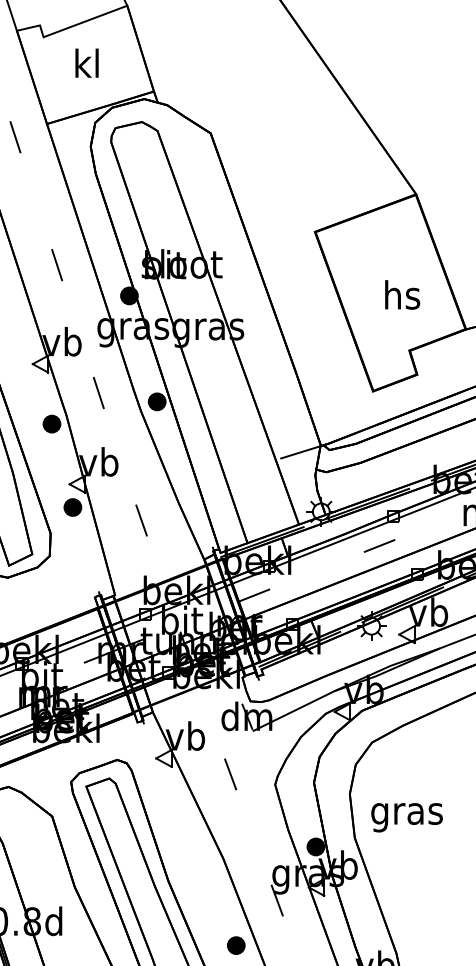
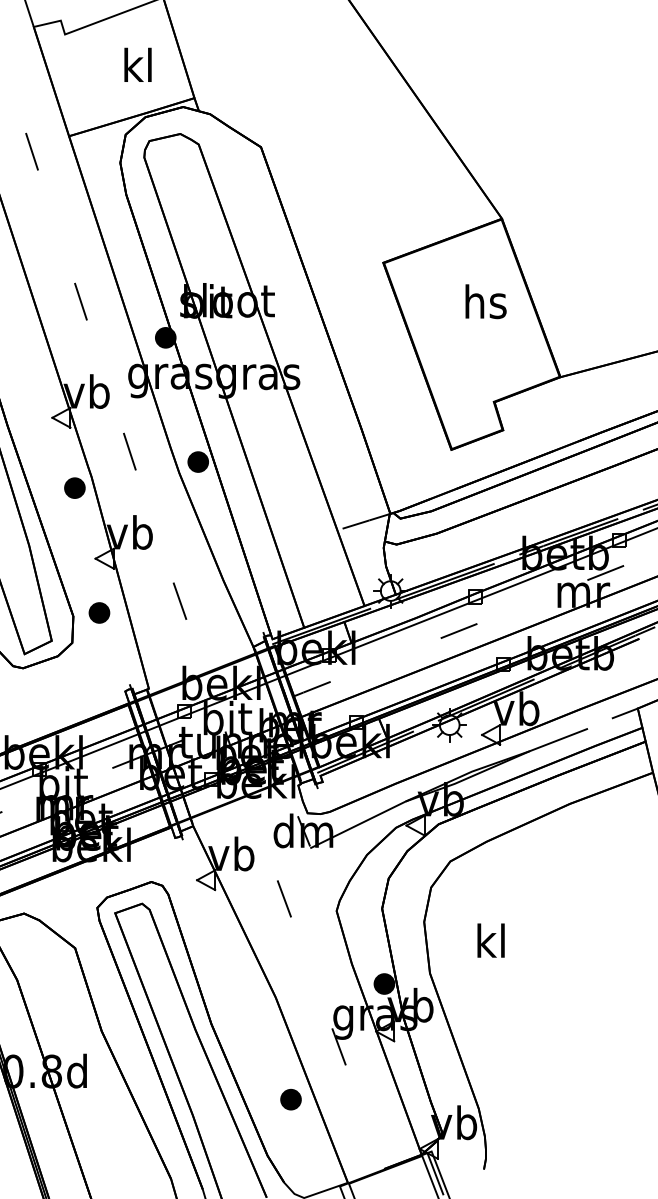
text: (86, 62) -> (137, 64), moved
text: (402, 294) -> (485, 301), moved
part: (72, 507) -> (99, 612), moved
text: (407, 813) -> (491, 944), gras -> kl

